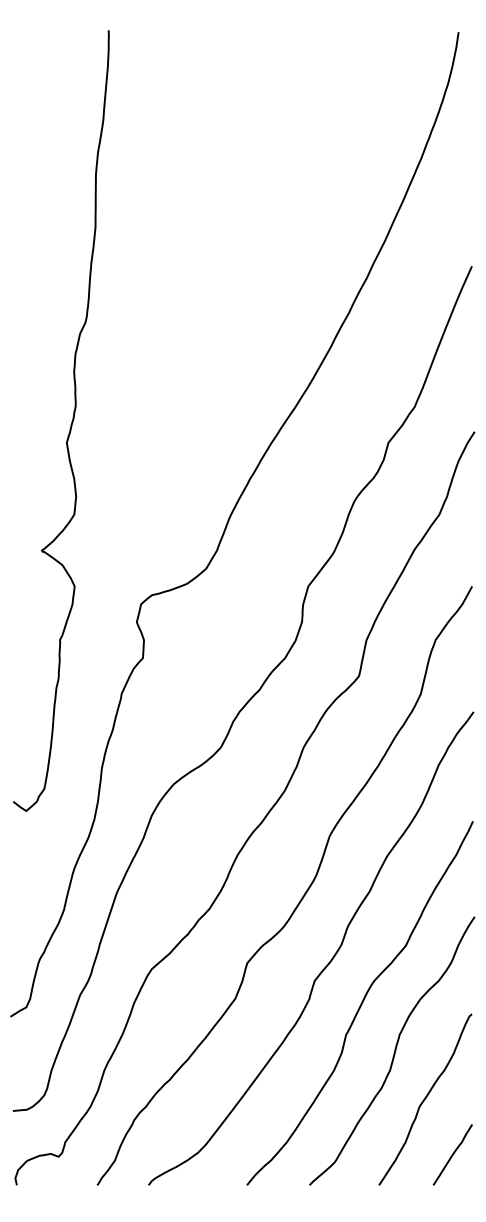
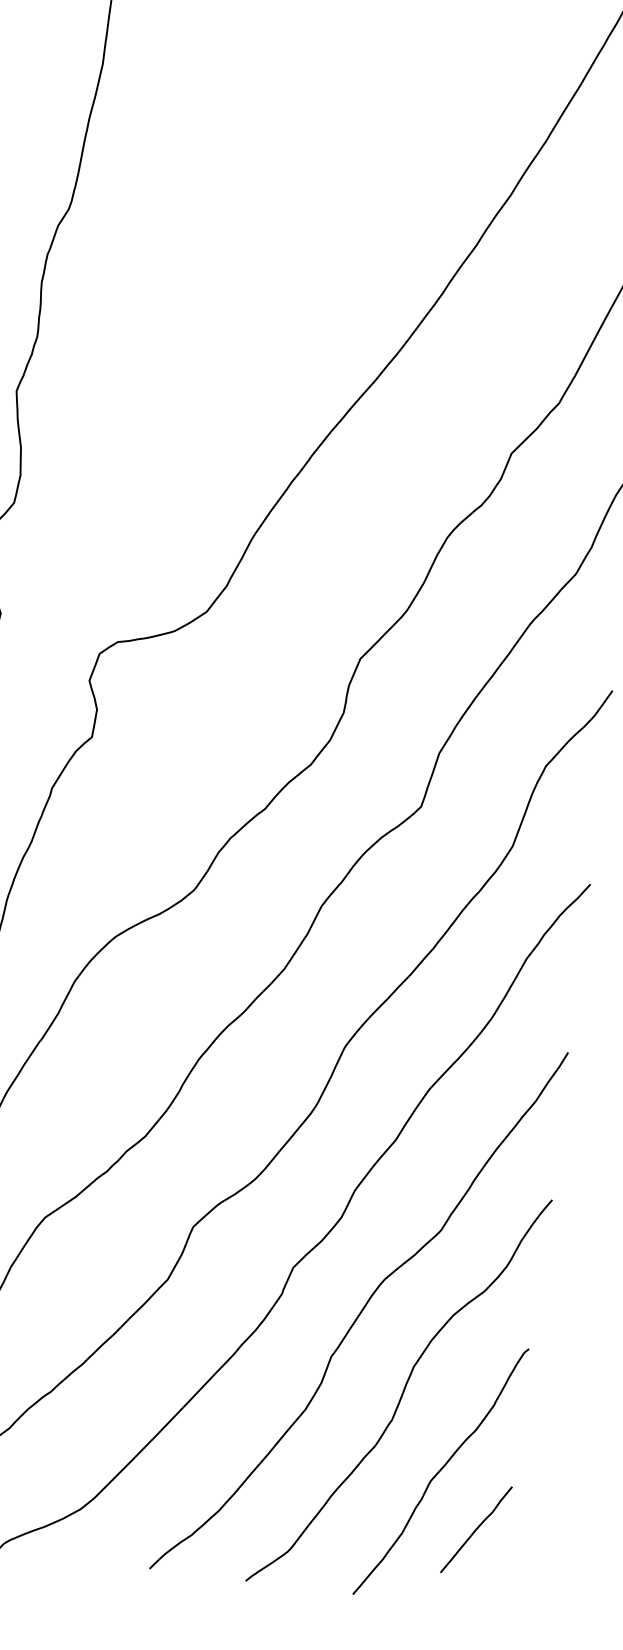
line: (452, 1154) -> (475, 1529), moved

